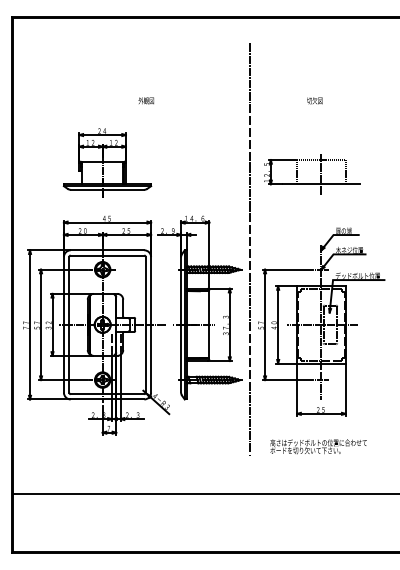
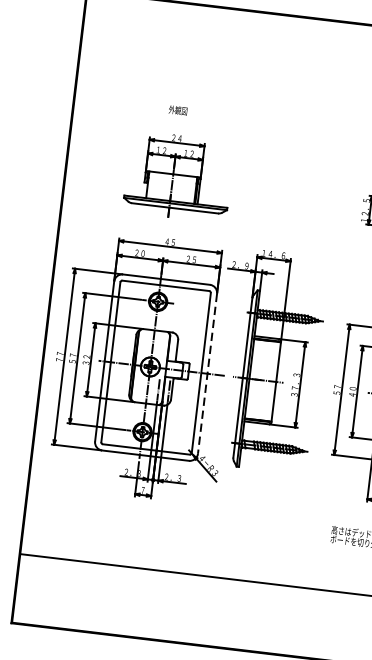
text: (145, 100) -> (177, 110), moved
line: (250, 249) -> (335, 298), removed
line: (151, 324) -> (208, 373), solid -> dashed

